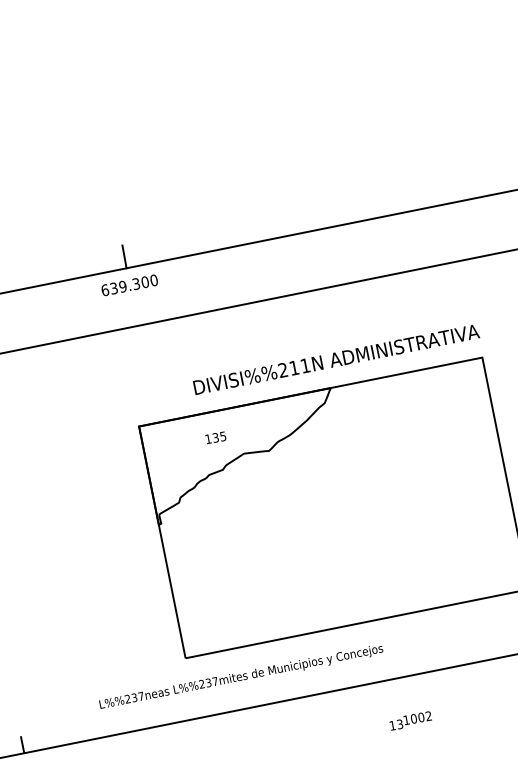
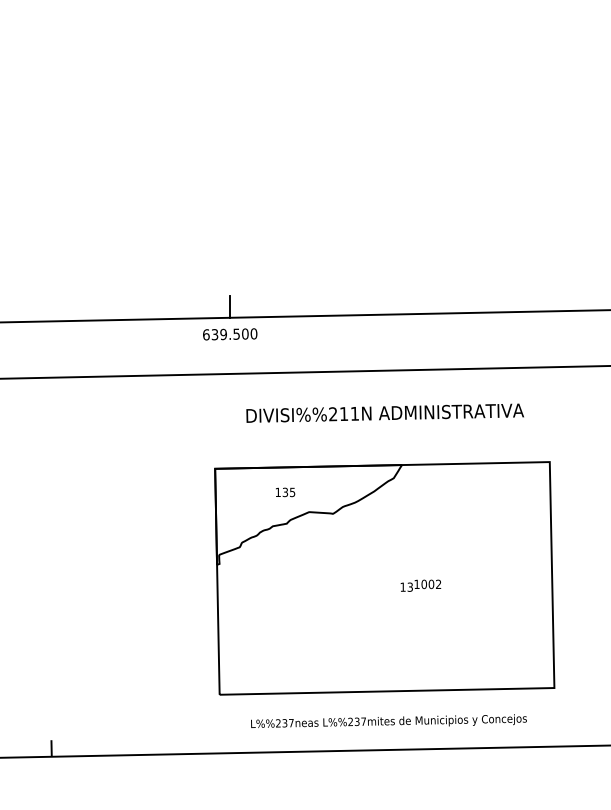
text: (136, 283) -> (236, 333), 639.300 -> 639.500
text: (335, 358) -> (384, 412), moved
text: (240, 675) -> (388, 720), moved
text: (410, 720) -> (420, 585), moved

